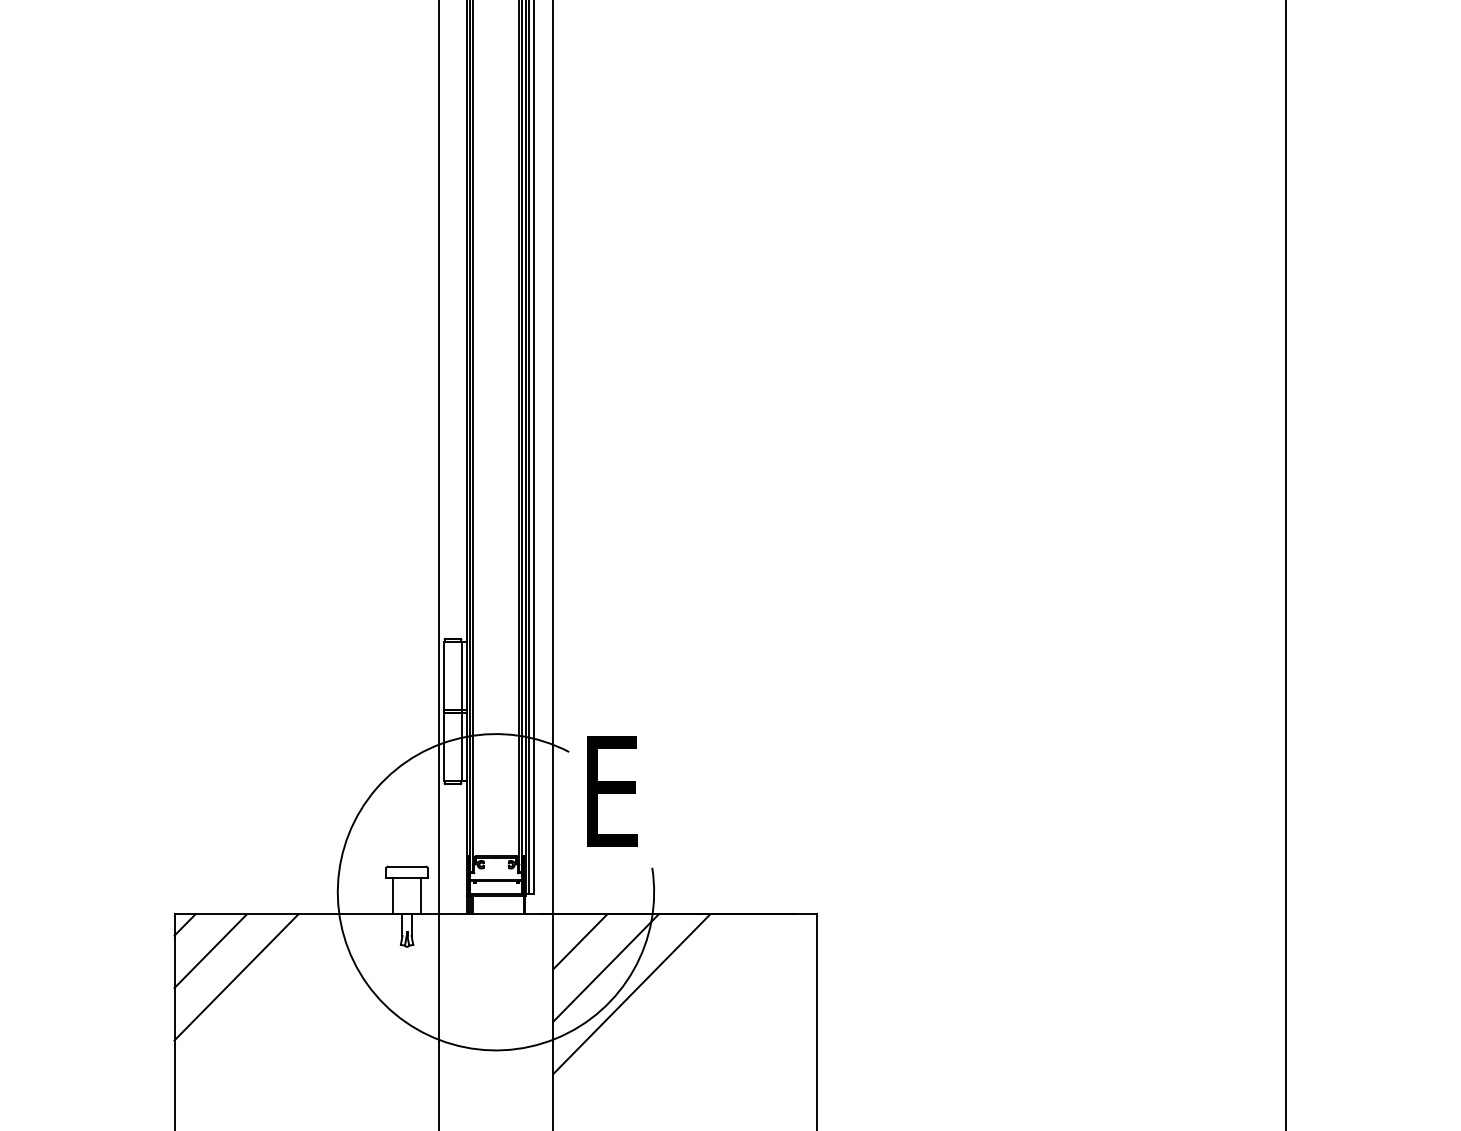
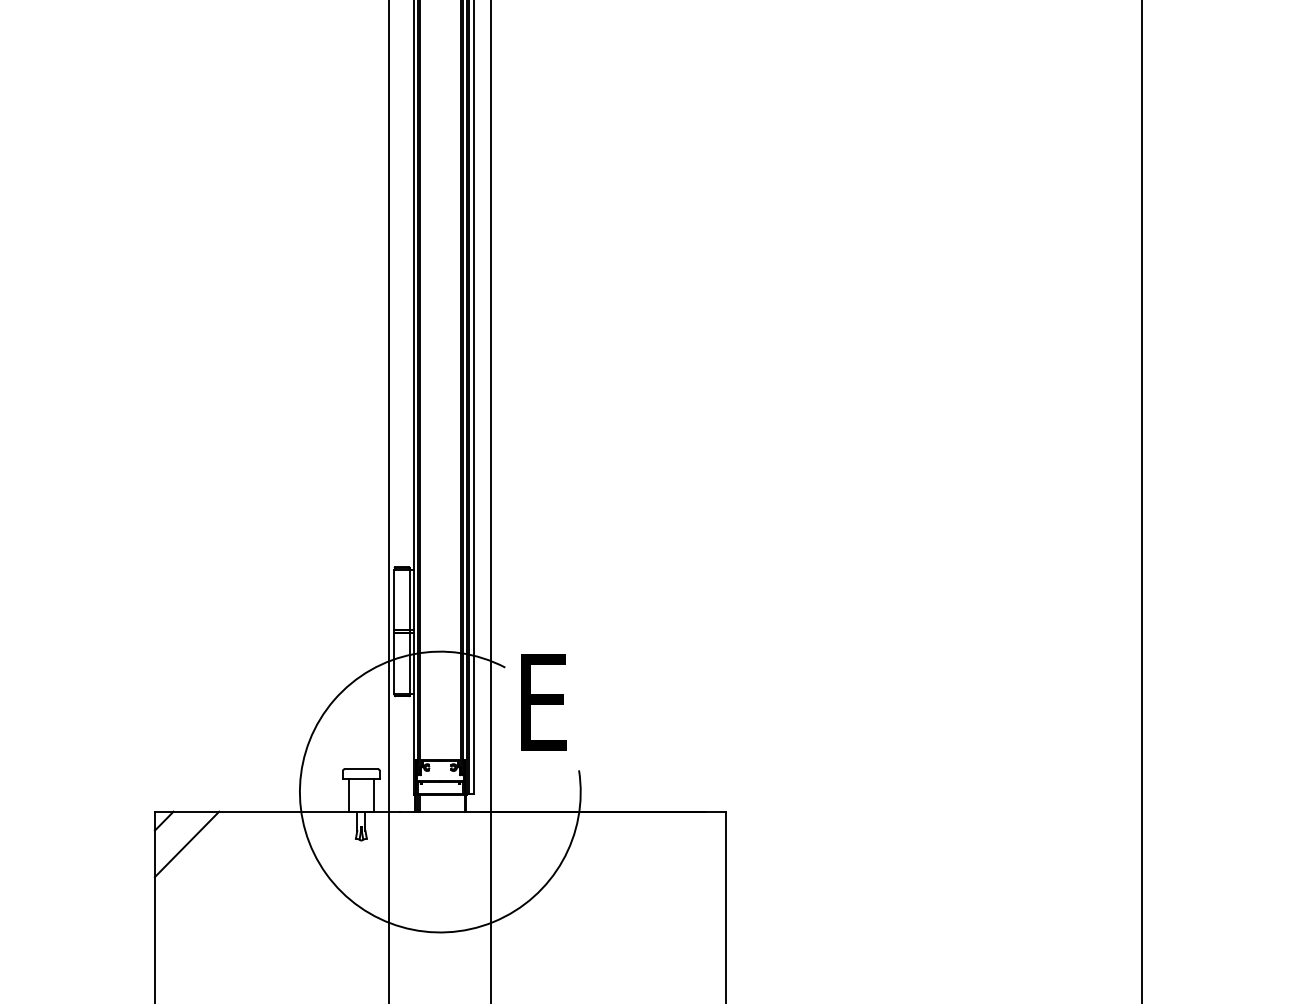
line: (580, 941) -> (515, 835), removed
line: (605, 967) -> (537, 858), removed
line: (236, 977) -> (209, 867), removed
line: (631, 994) -> (560, 882), removed

